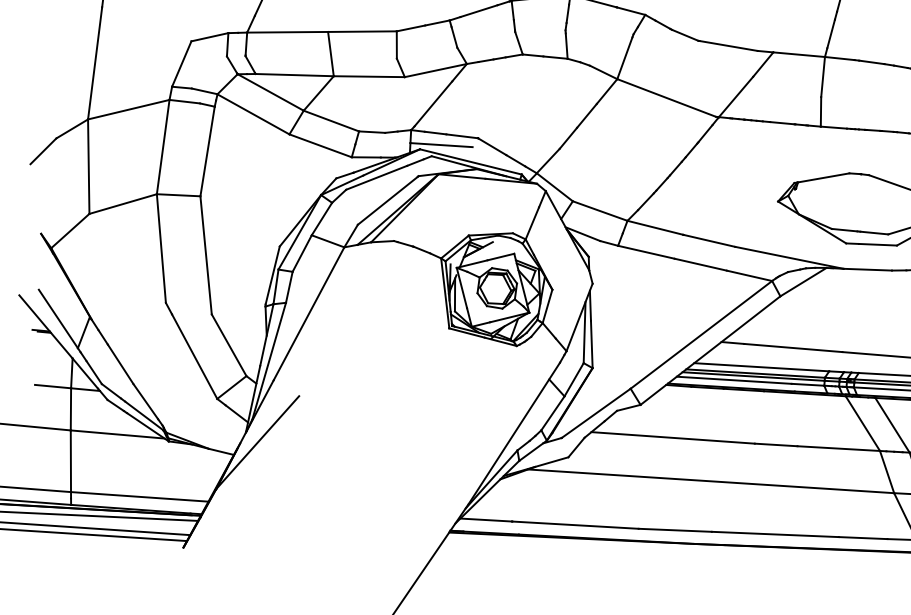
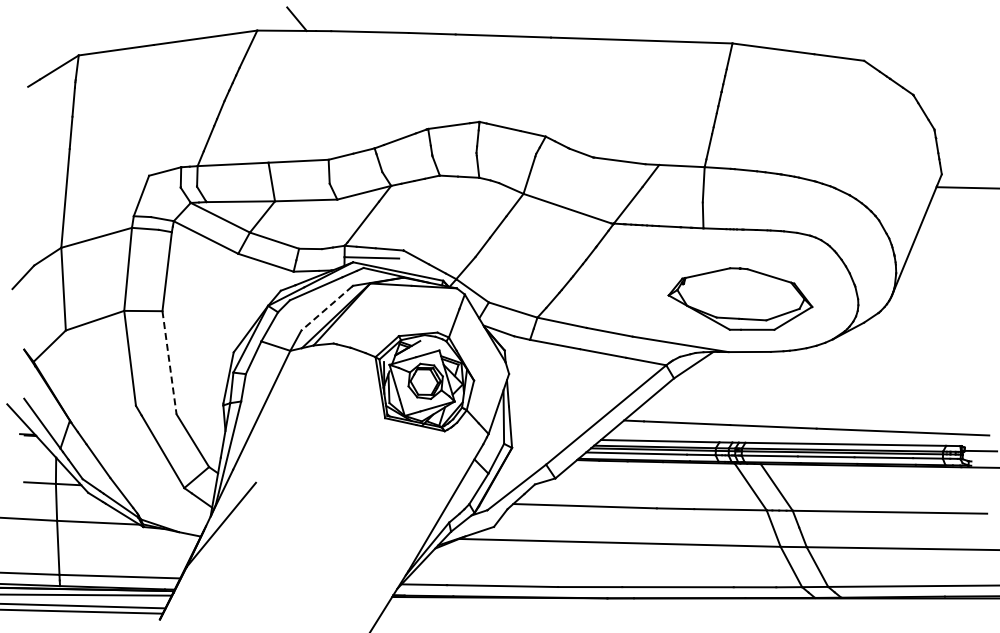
line: (387, 200) -> (326, 308), solid -> dashed
line: (206, 256) -> (169, 363), solid -> dashed

